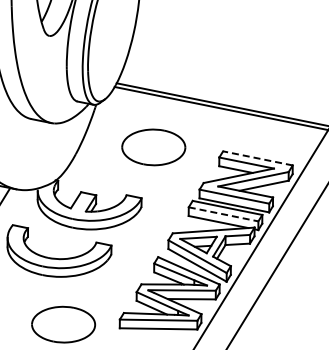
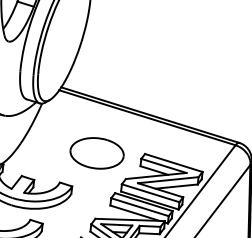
part: (153, 147) -> (96, 153), moved
line: (257, 158) -> (173, 163), dashed -> solid
line: (223, 214) -> (139, 207), dashed -> solid

